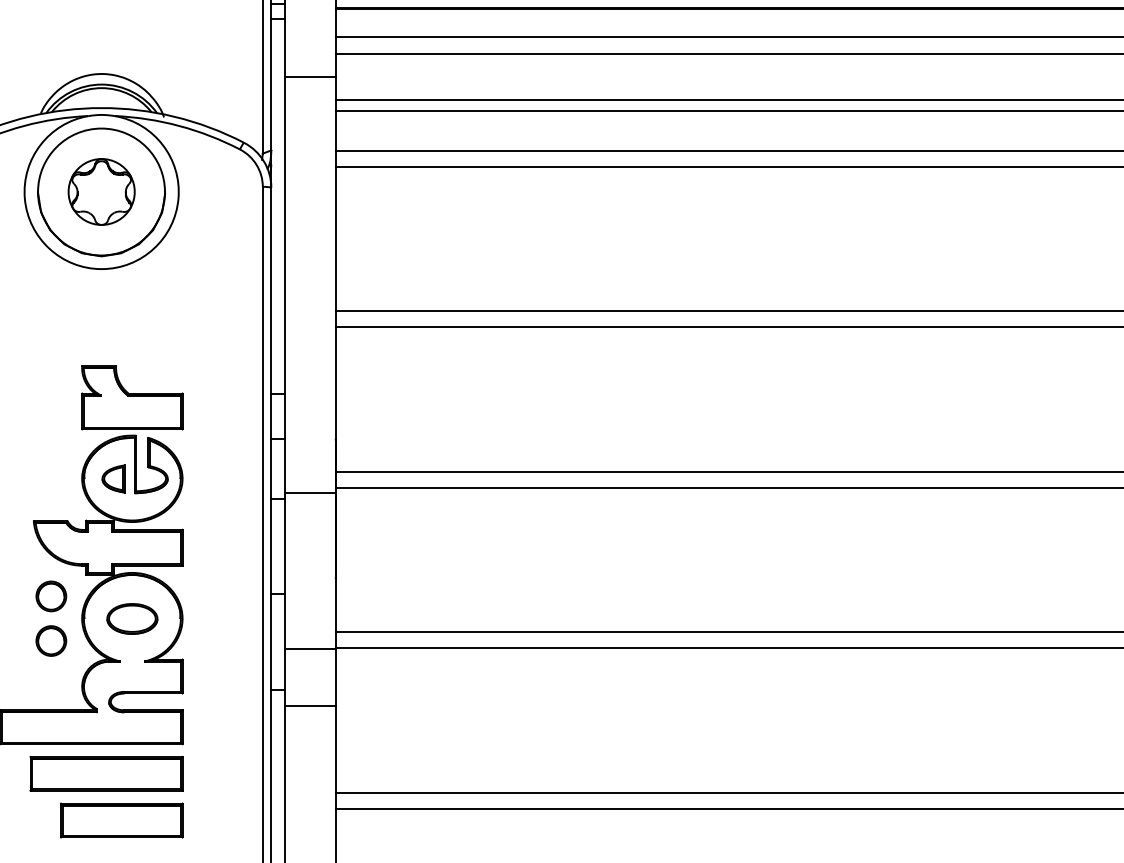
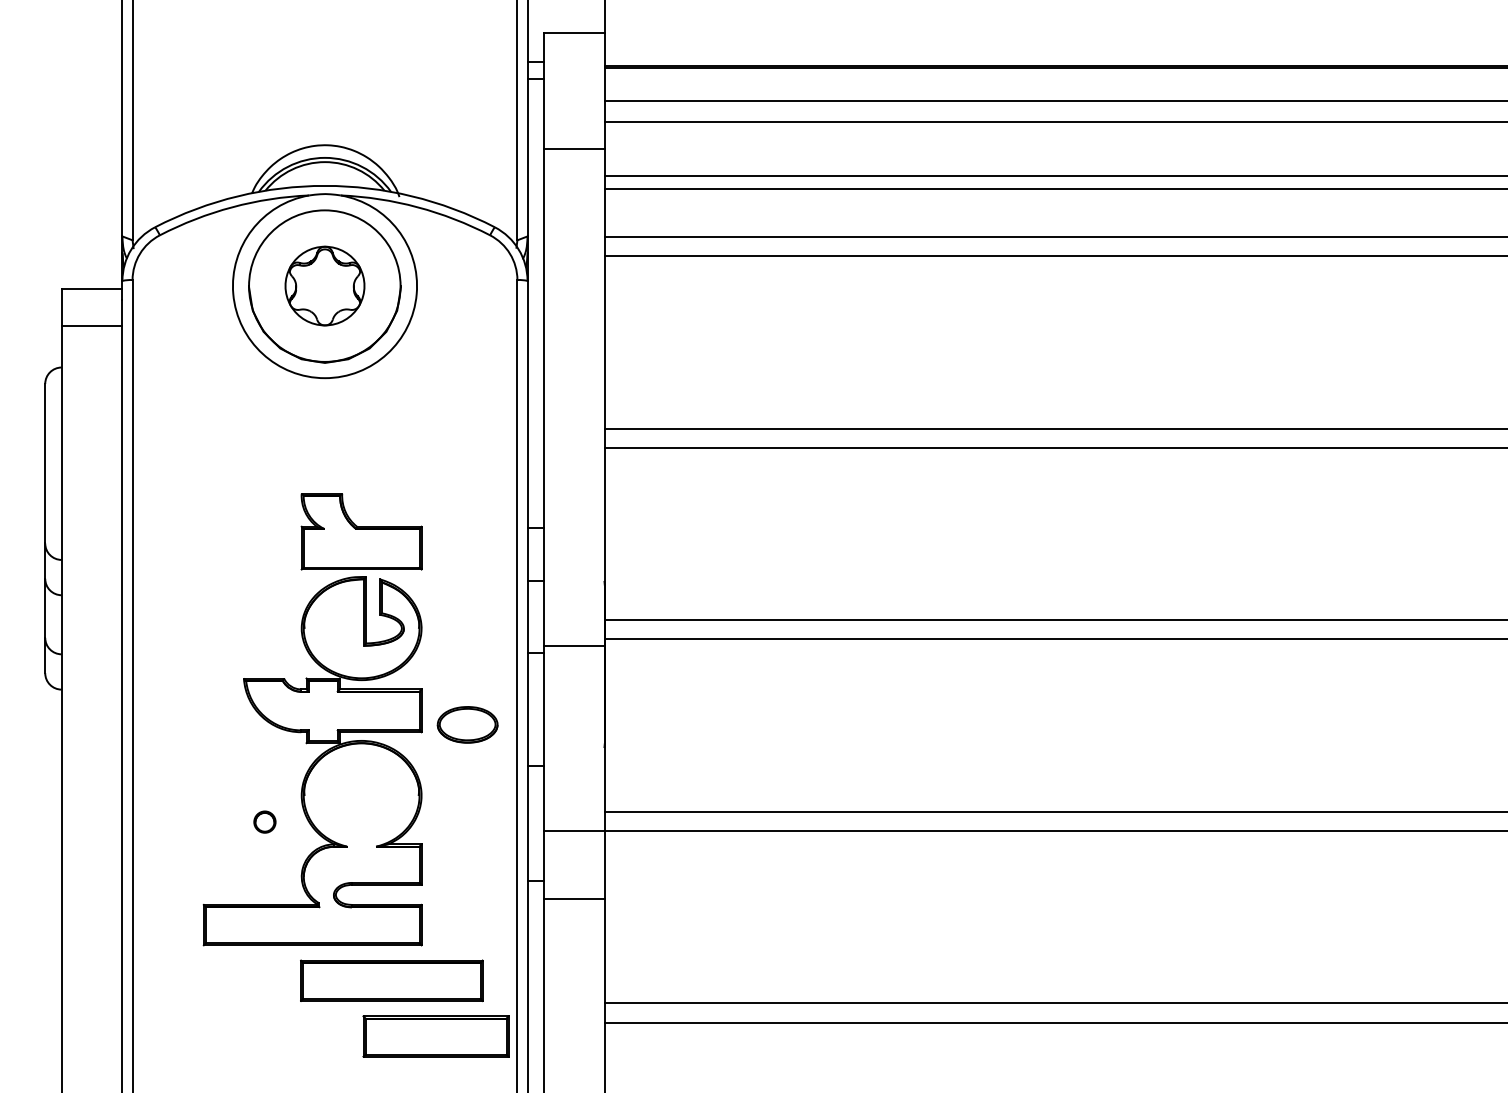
part: (113, 478) -> (339, 628), removed
part: (50, 596) -> (264, 768), removed
part: (132, 618) -> (467, 724), moved
part: (50, 640) -> (264, 821), size x0.6
part: (106, 773) -> (391, 980), moved
part: (121, 820) -> (435, 1036), moved

